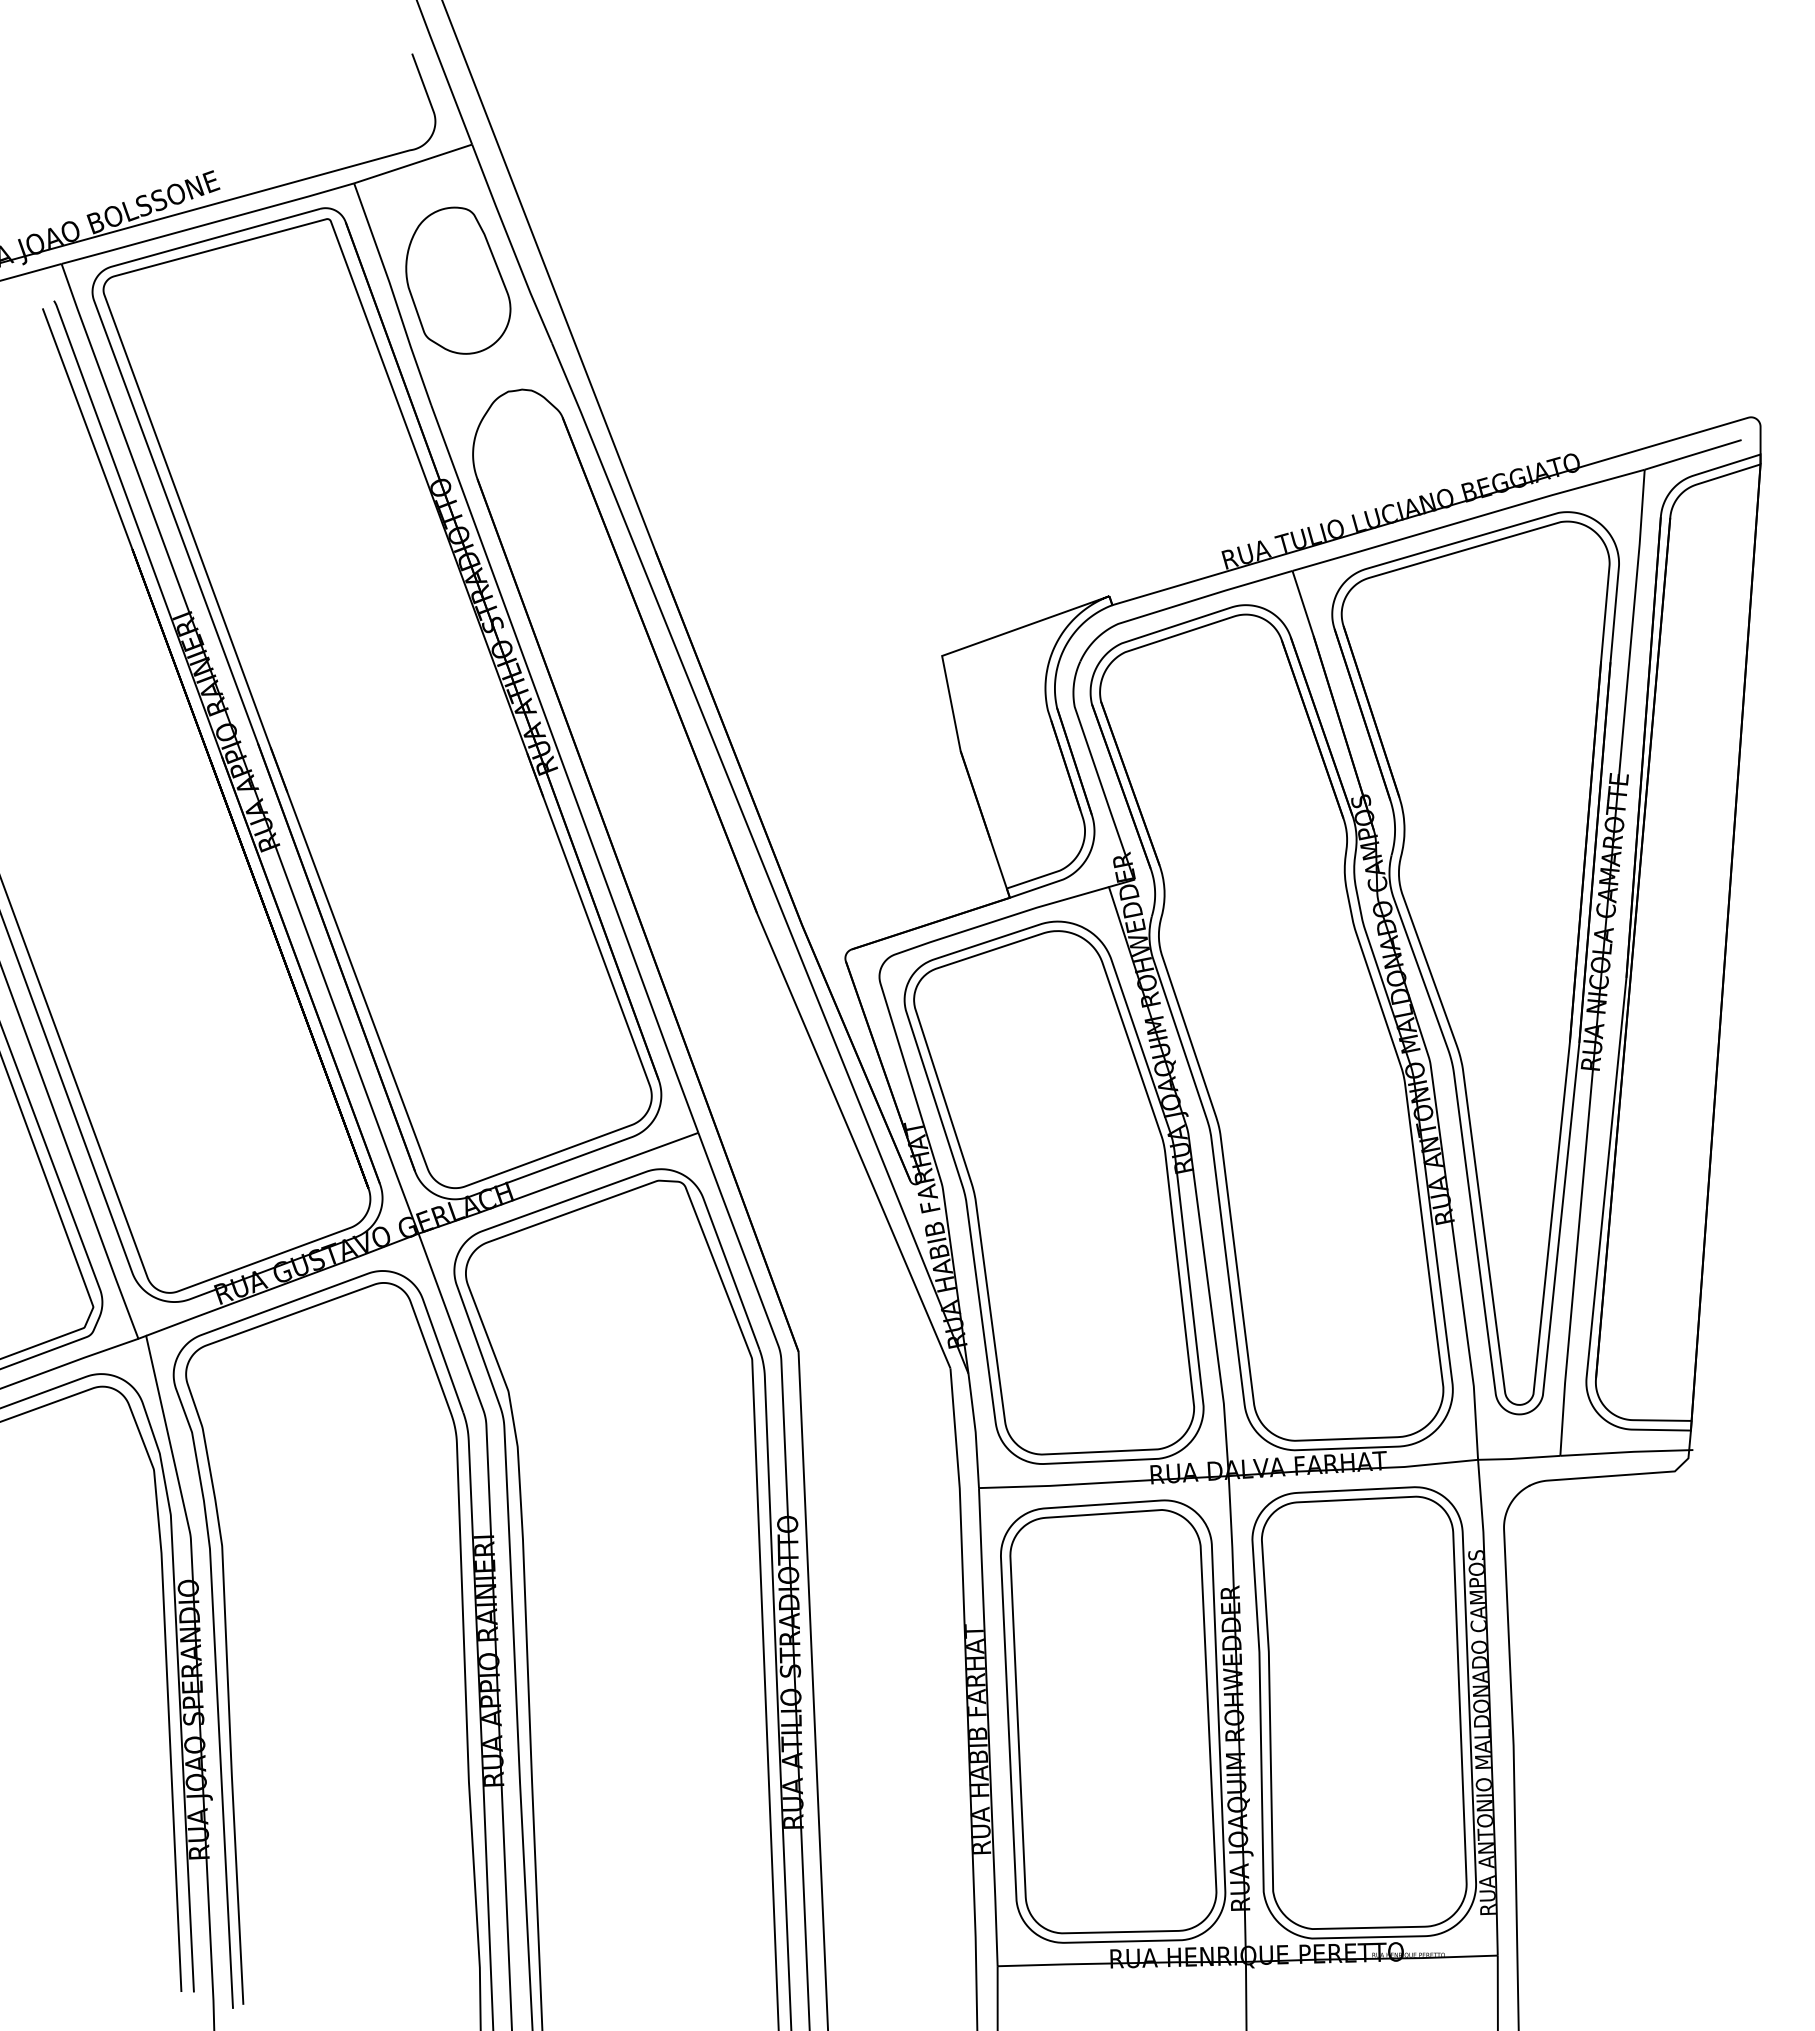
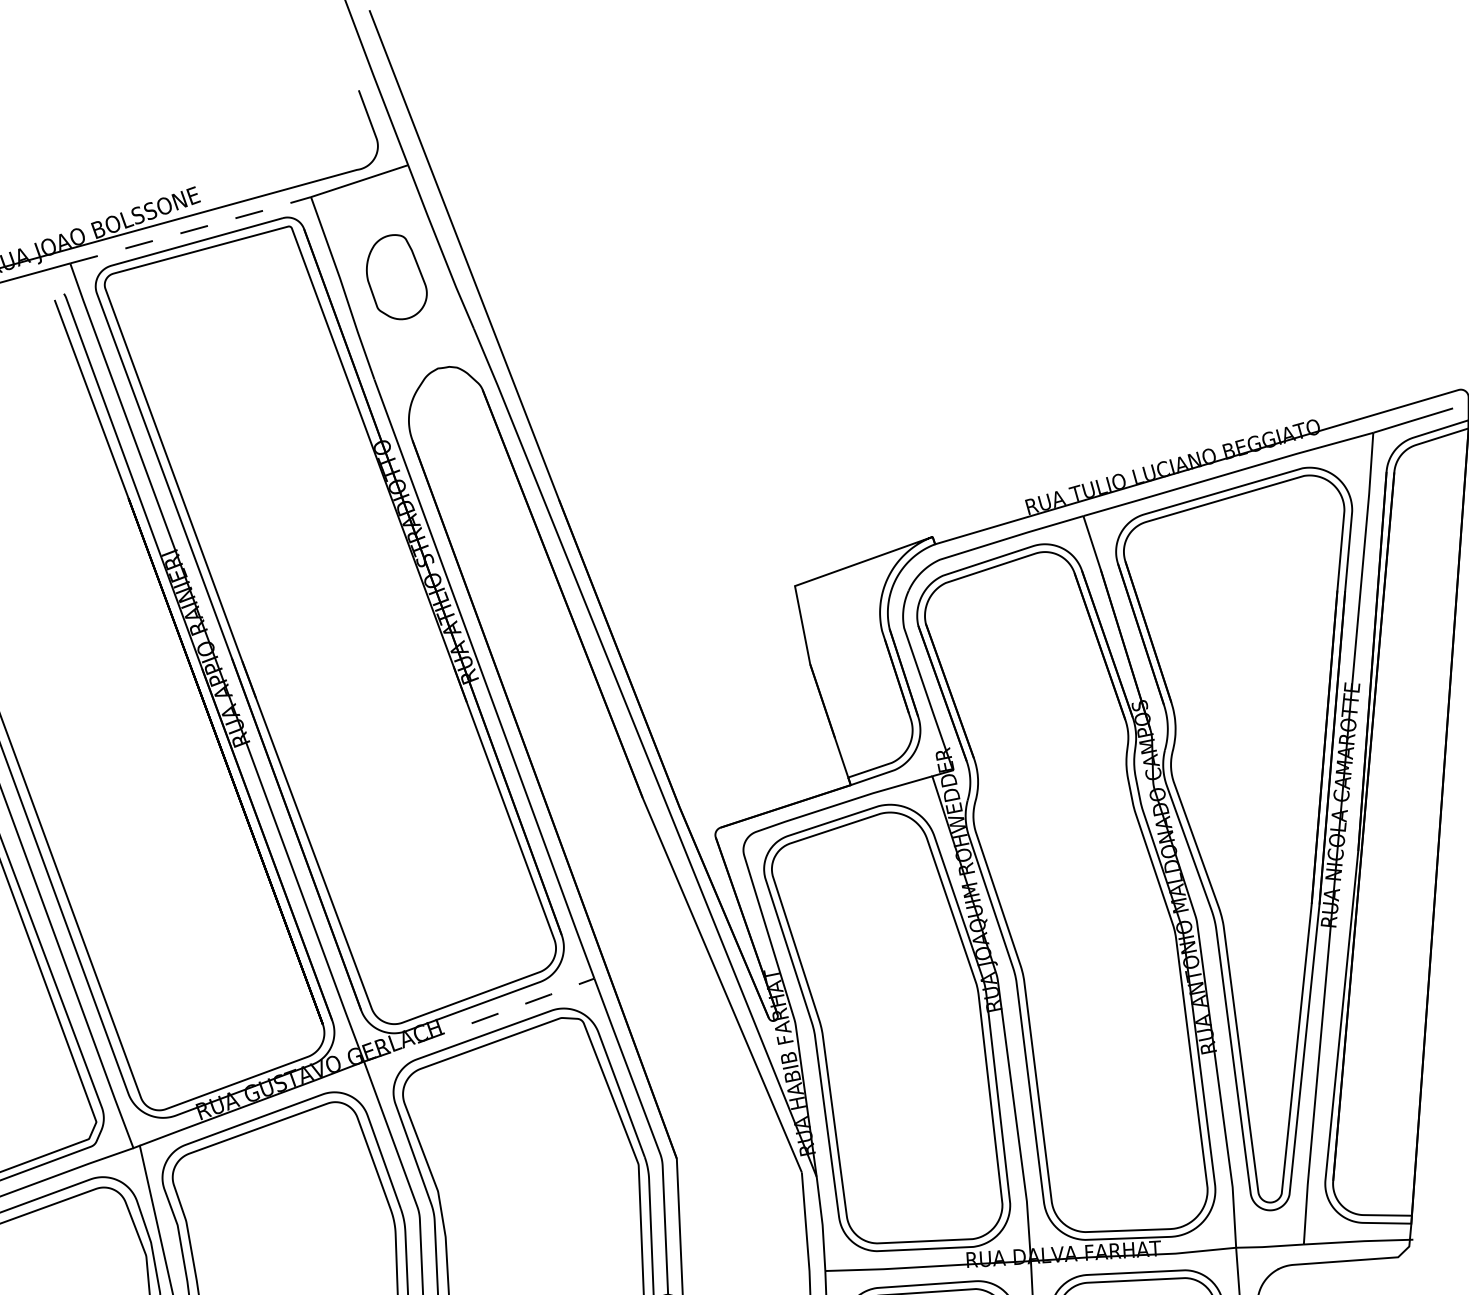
line: (208, 223) -> (191, 230), solid -> dashed
part: (458, 280) -> (396, 277), size x0.7
line: (559, 1183) -> (480, 1020), solid -> dashed

